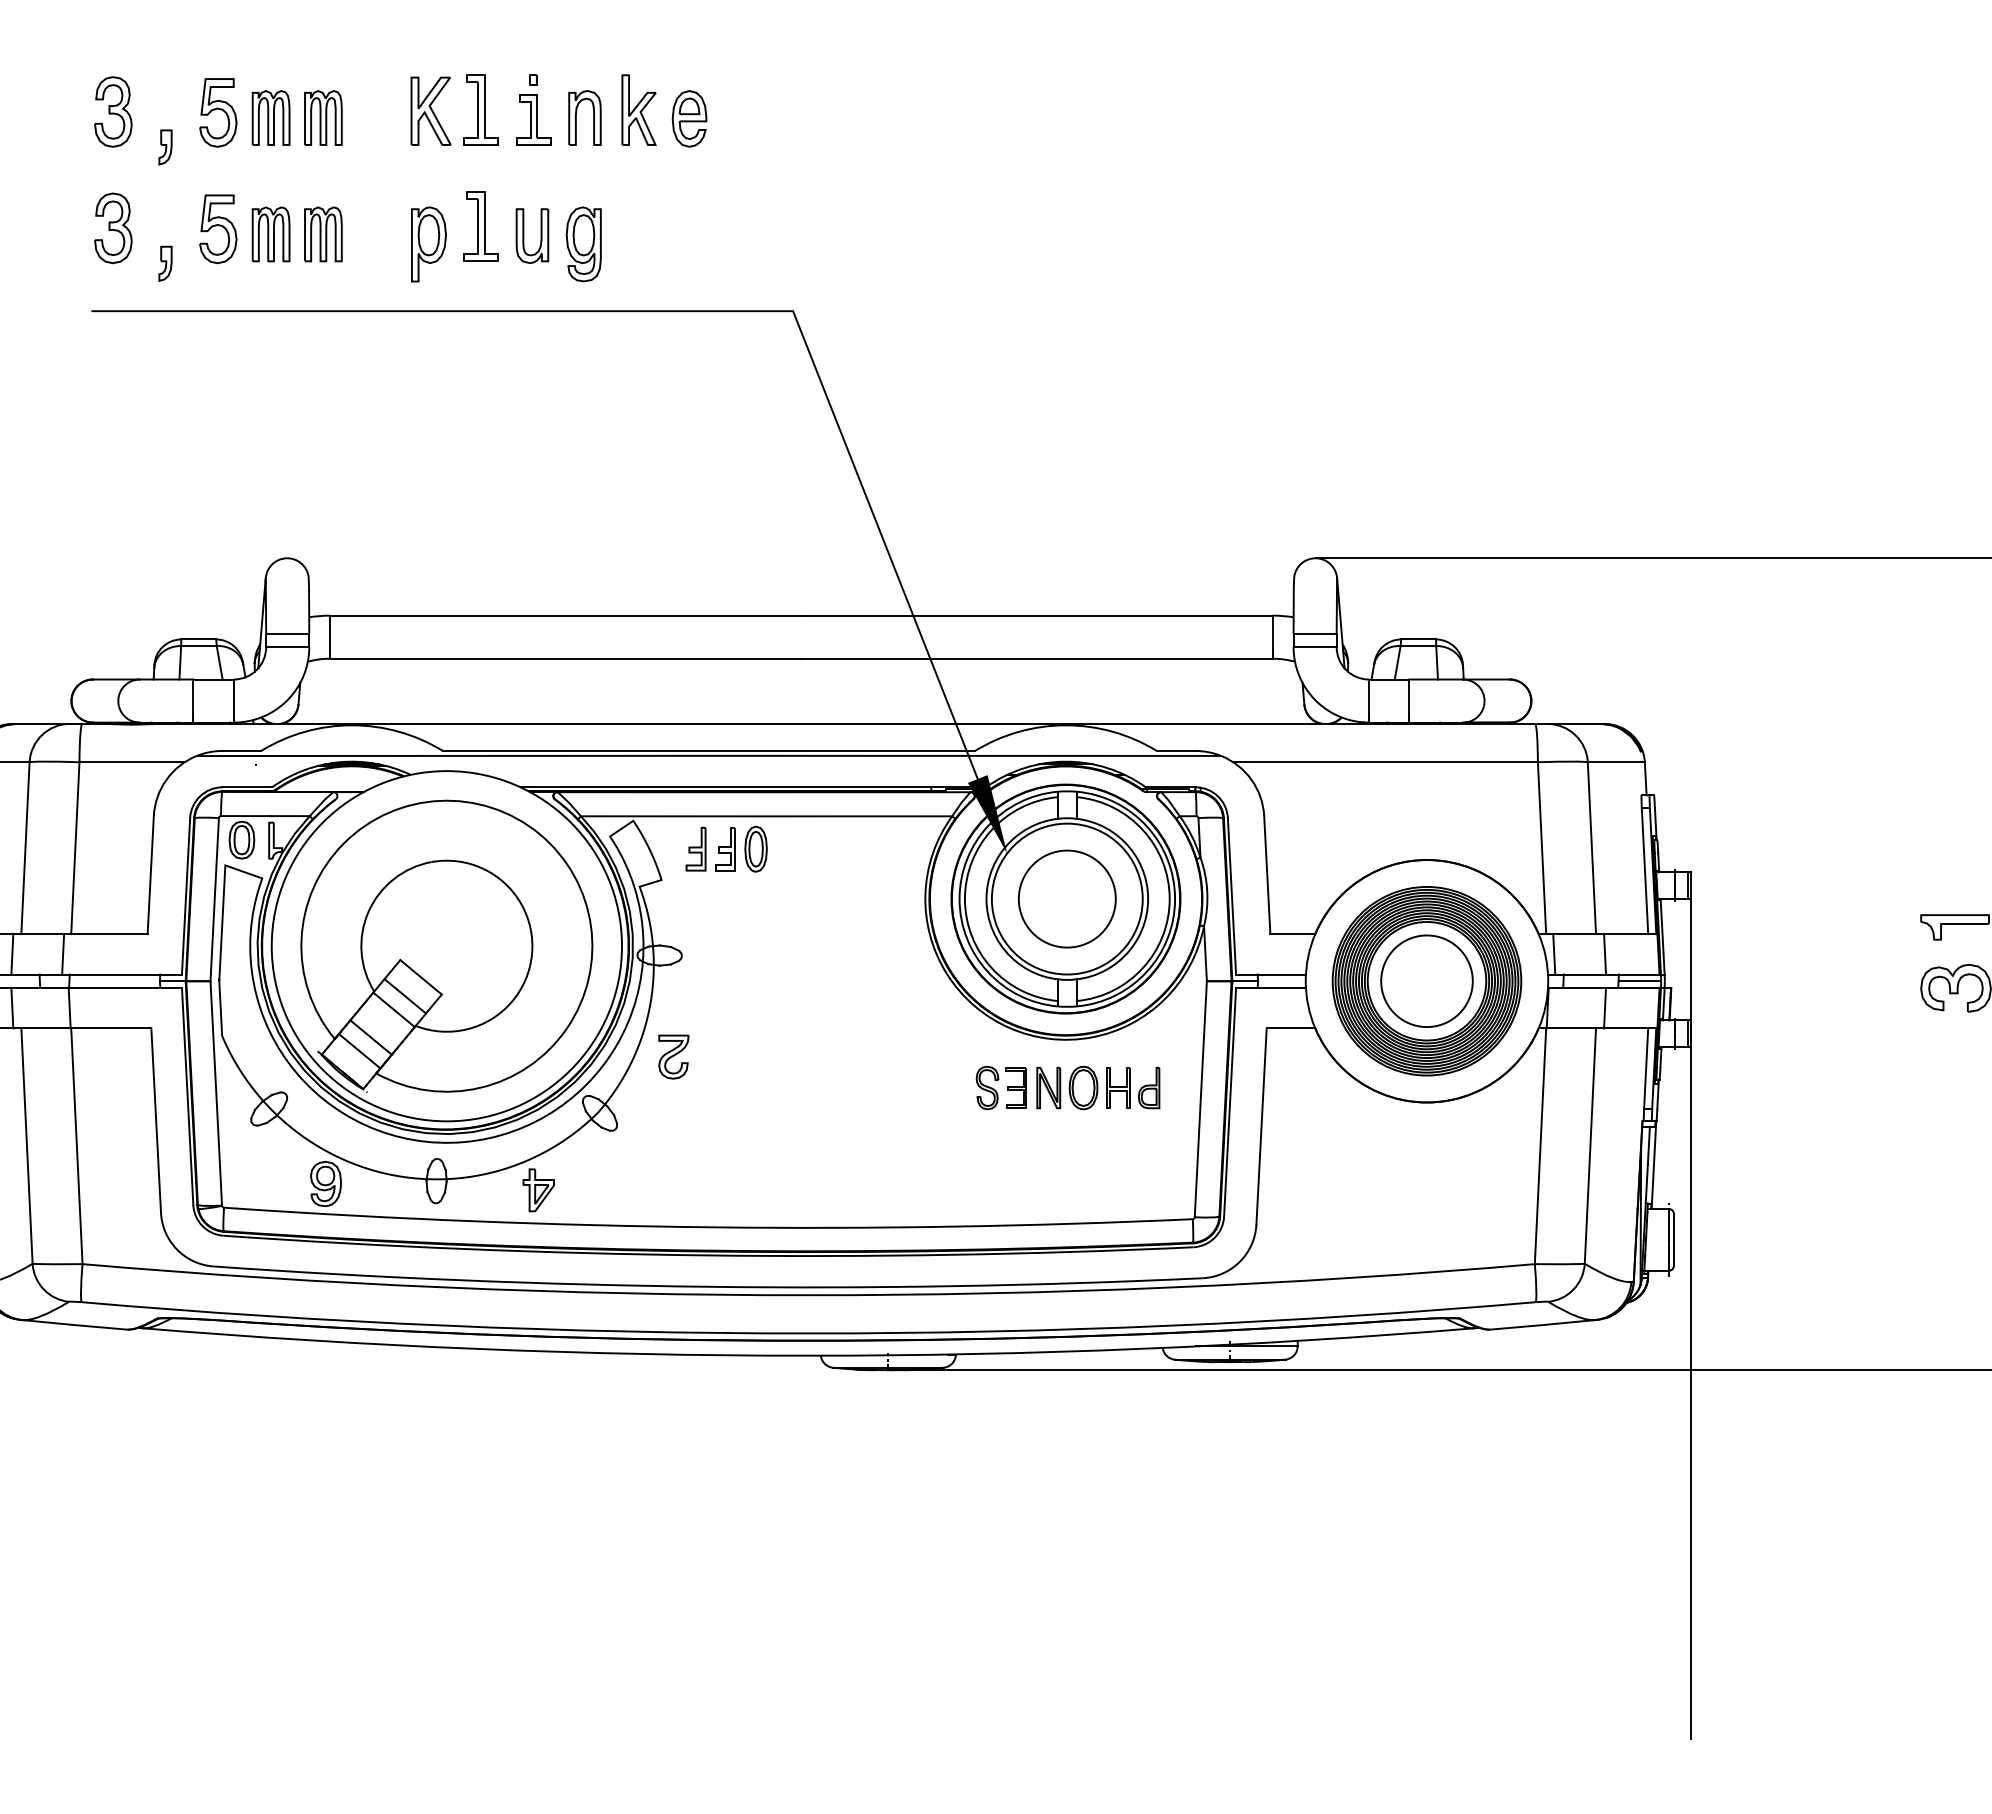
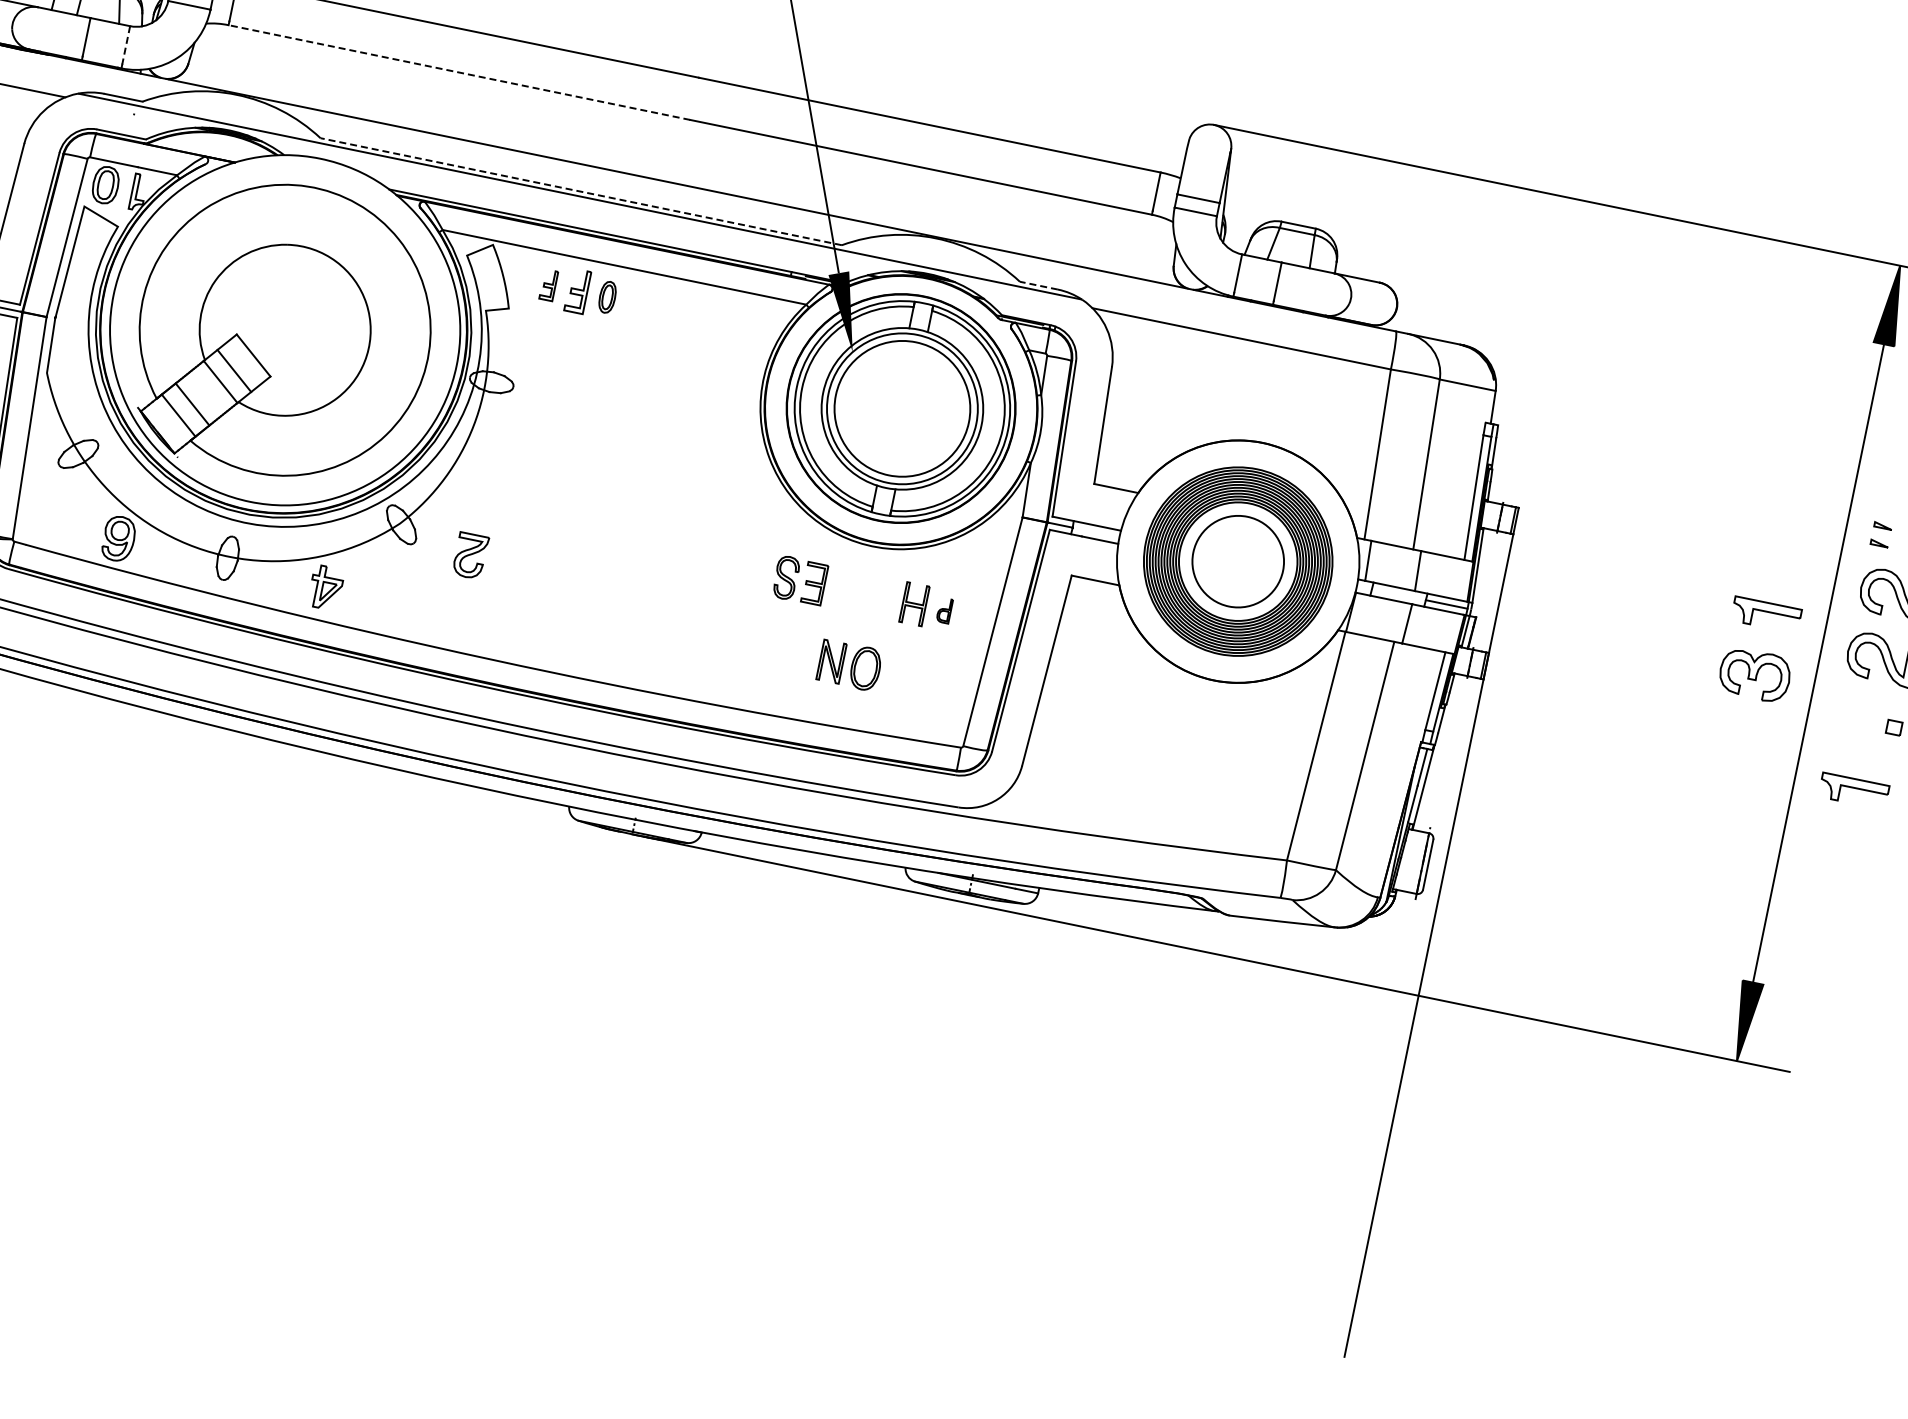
line: (565, 658) -> (459, 72), solid -> dashed
line: (233, 699) -> (125, 45), solid -> dashed
line: (708, 750) -> (580, 191), solid -> dashed
line: (1175, 750) -> (1038, 285), solid -> dashed
part: (695, 848) -> (548, 284), size x0.7
part: (755, 848) -> (607, 296), size x0.7
circle: (1066, 898) -> (901, 408), size x1.4
part: (673, 1056) -> (470, 555), moved
part: (1067, 1087) -> (850, 664), moved
part: (1149, 1088) -> (944, 610), size x0.6

